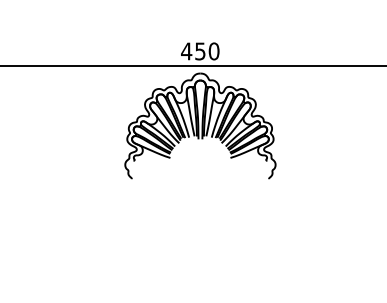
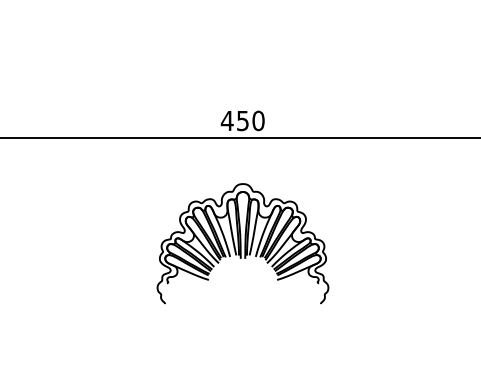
part: (200, 125) -> (242, 243), moved

